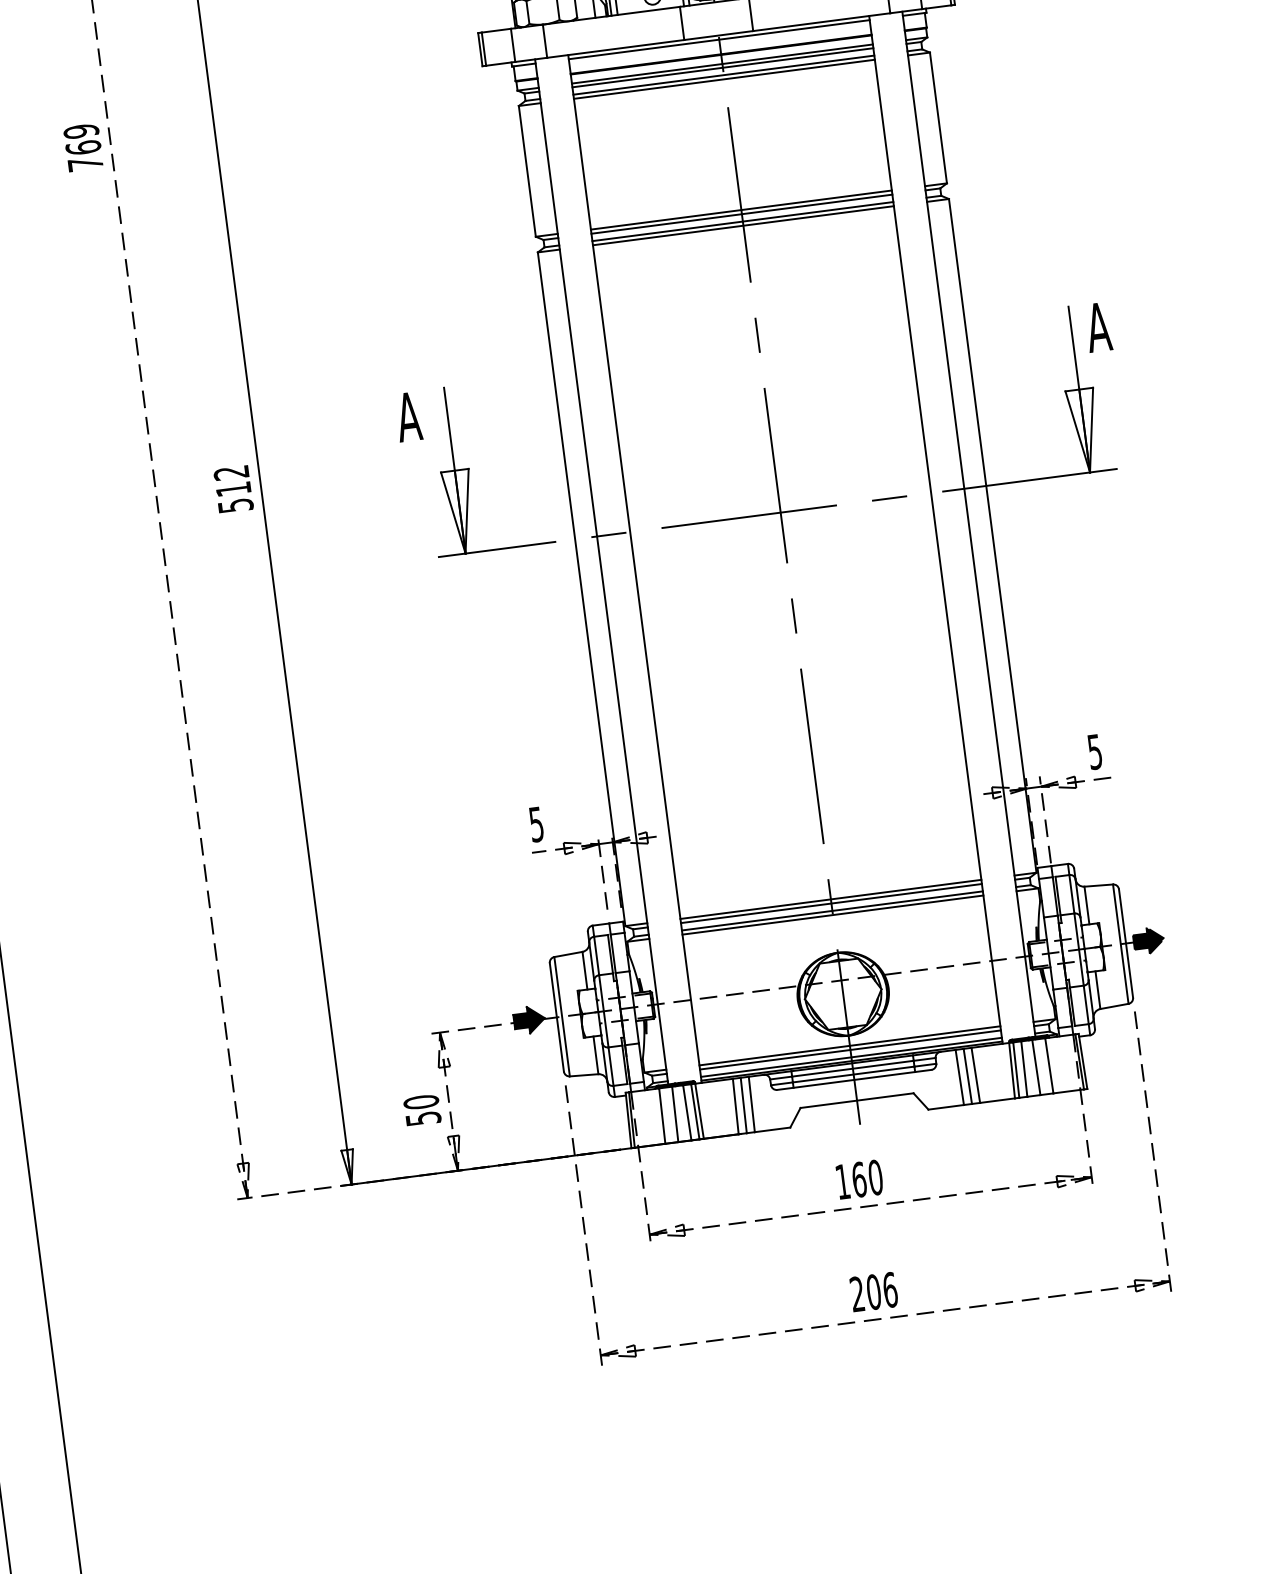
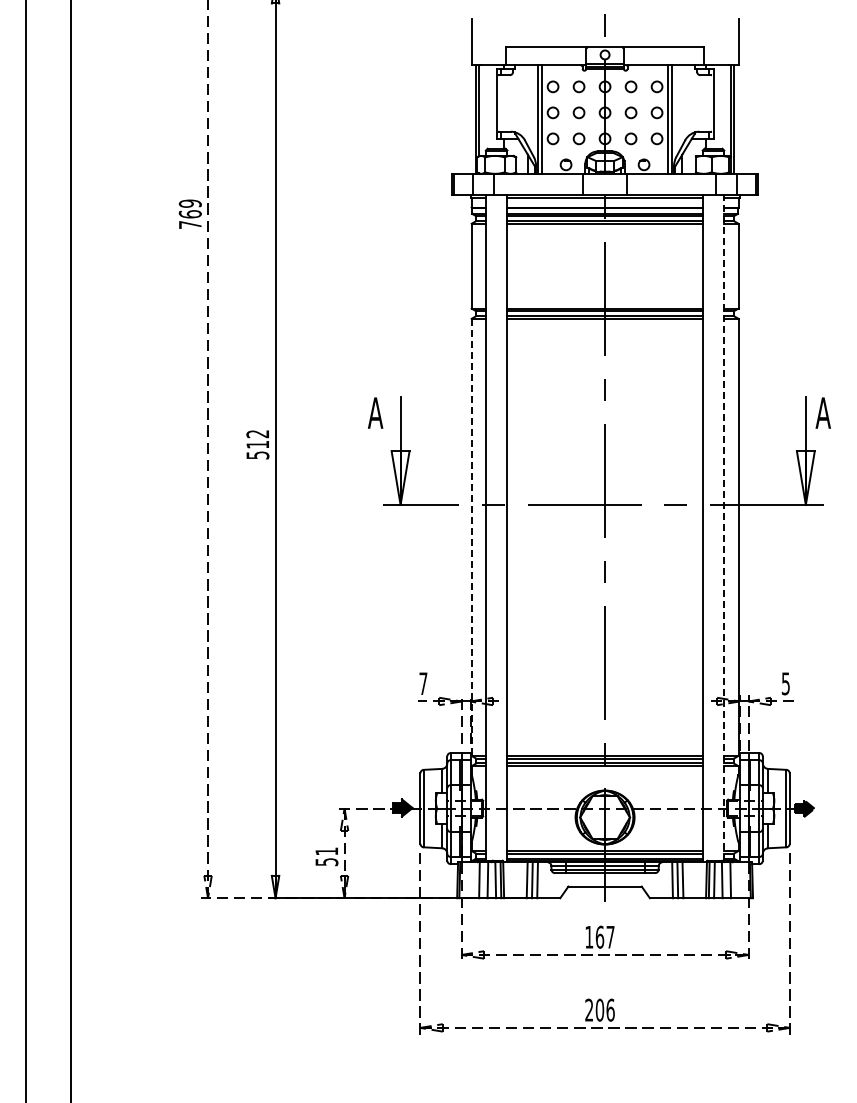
line: (969, 523) -> (724, 527), solid -> dashed
line: (581, 589) -> (471, 537), solid -> dashed
text: (536, 824) -> (423, 683), 5 -> 7
text: (420, 1102) -> (326, 851), 50 -> 51
text: (875, 1176) -> (610, 936), 160 -> 167

